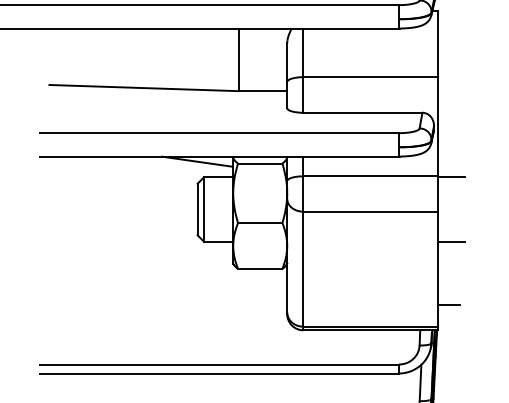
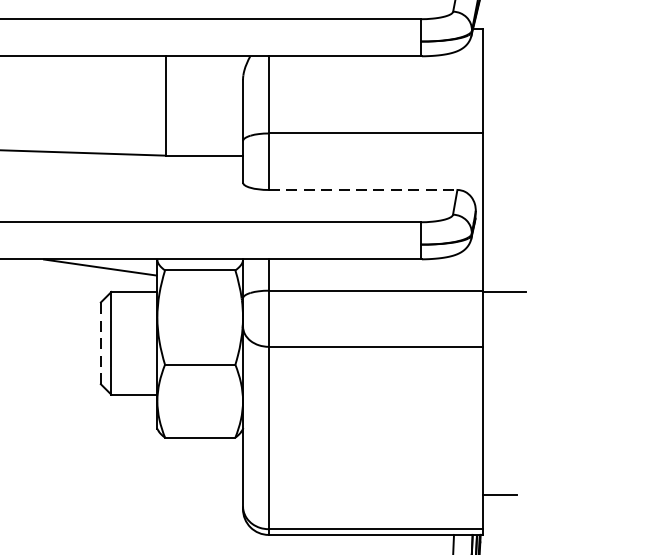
line: (363, 112) -> (363, 189), solid -> dashed
line: (197, 209) -> (100, 343), solid -> dashed
line: (451, 241) -> (503, 394), removed

